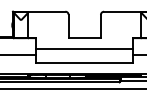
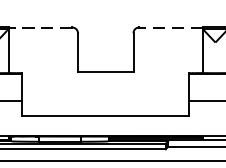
line: (46, 11) -> (39, 27), solid -> dashed
line: (122, 11) -> (170, 27), solid -> dashed
line: (84, 48) -> (105, 90), removed

